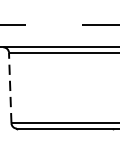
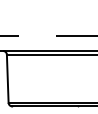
line: (9, 87) -> (7, 78), dashed -> solid

